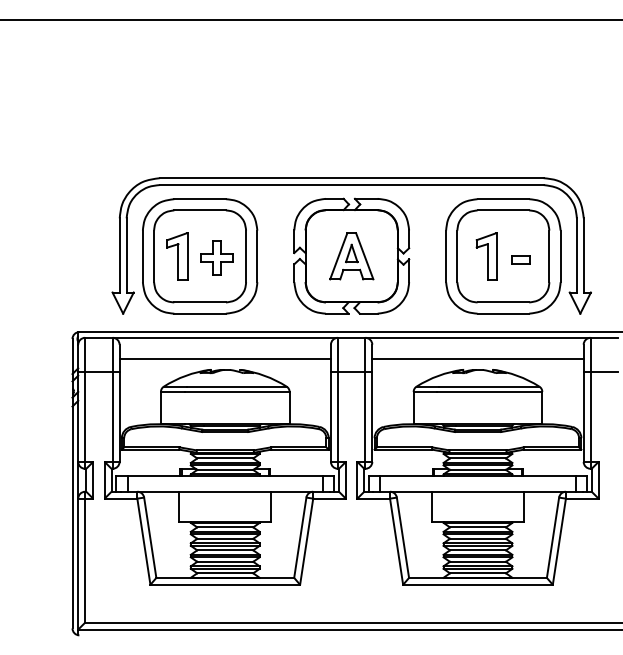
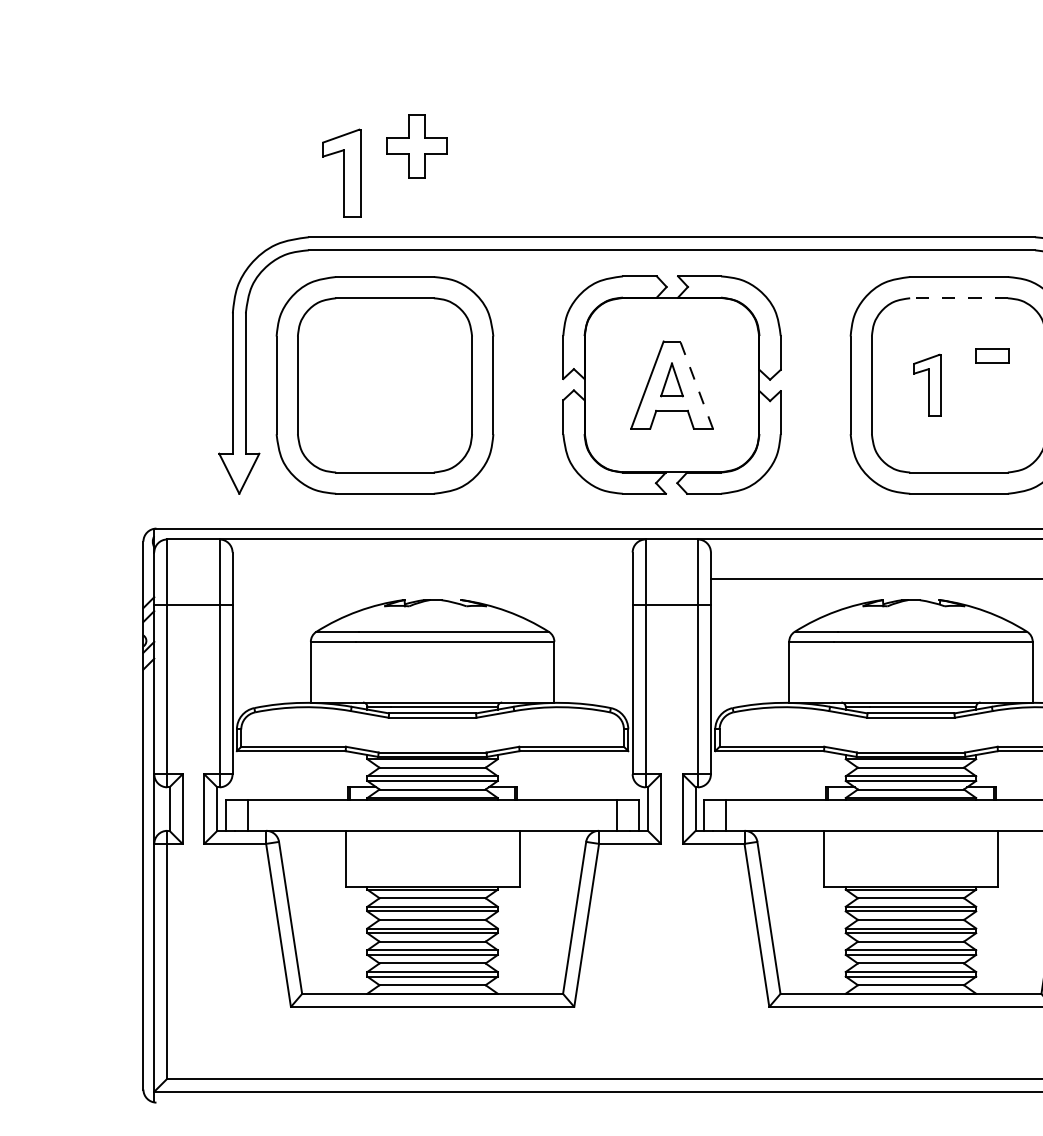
line: (503, 210) -> (959, 298), solid -> dashed
part: (177, 256) -> (342, 173), moved
line: (364, 256) -> (696, 385), solid -> dashed
part: (486, 256) -> (927, 385), size x0.7
part: (216, 257) -> (415, 145), moved
part: (520, 259) -> (991, 355), moved
line: (224, 358) -> (431, 578), removed

